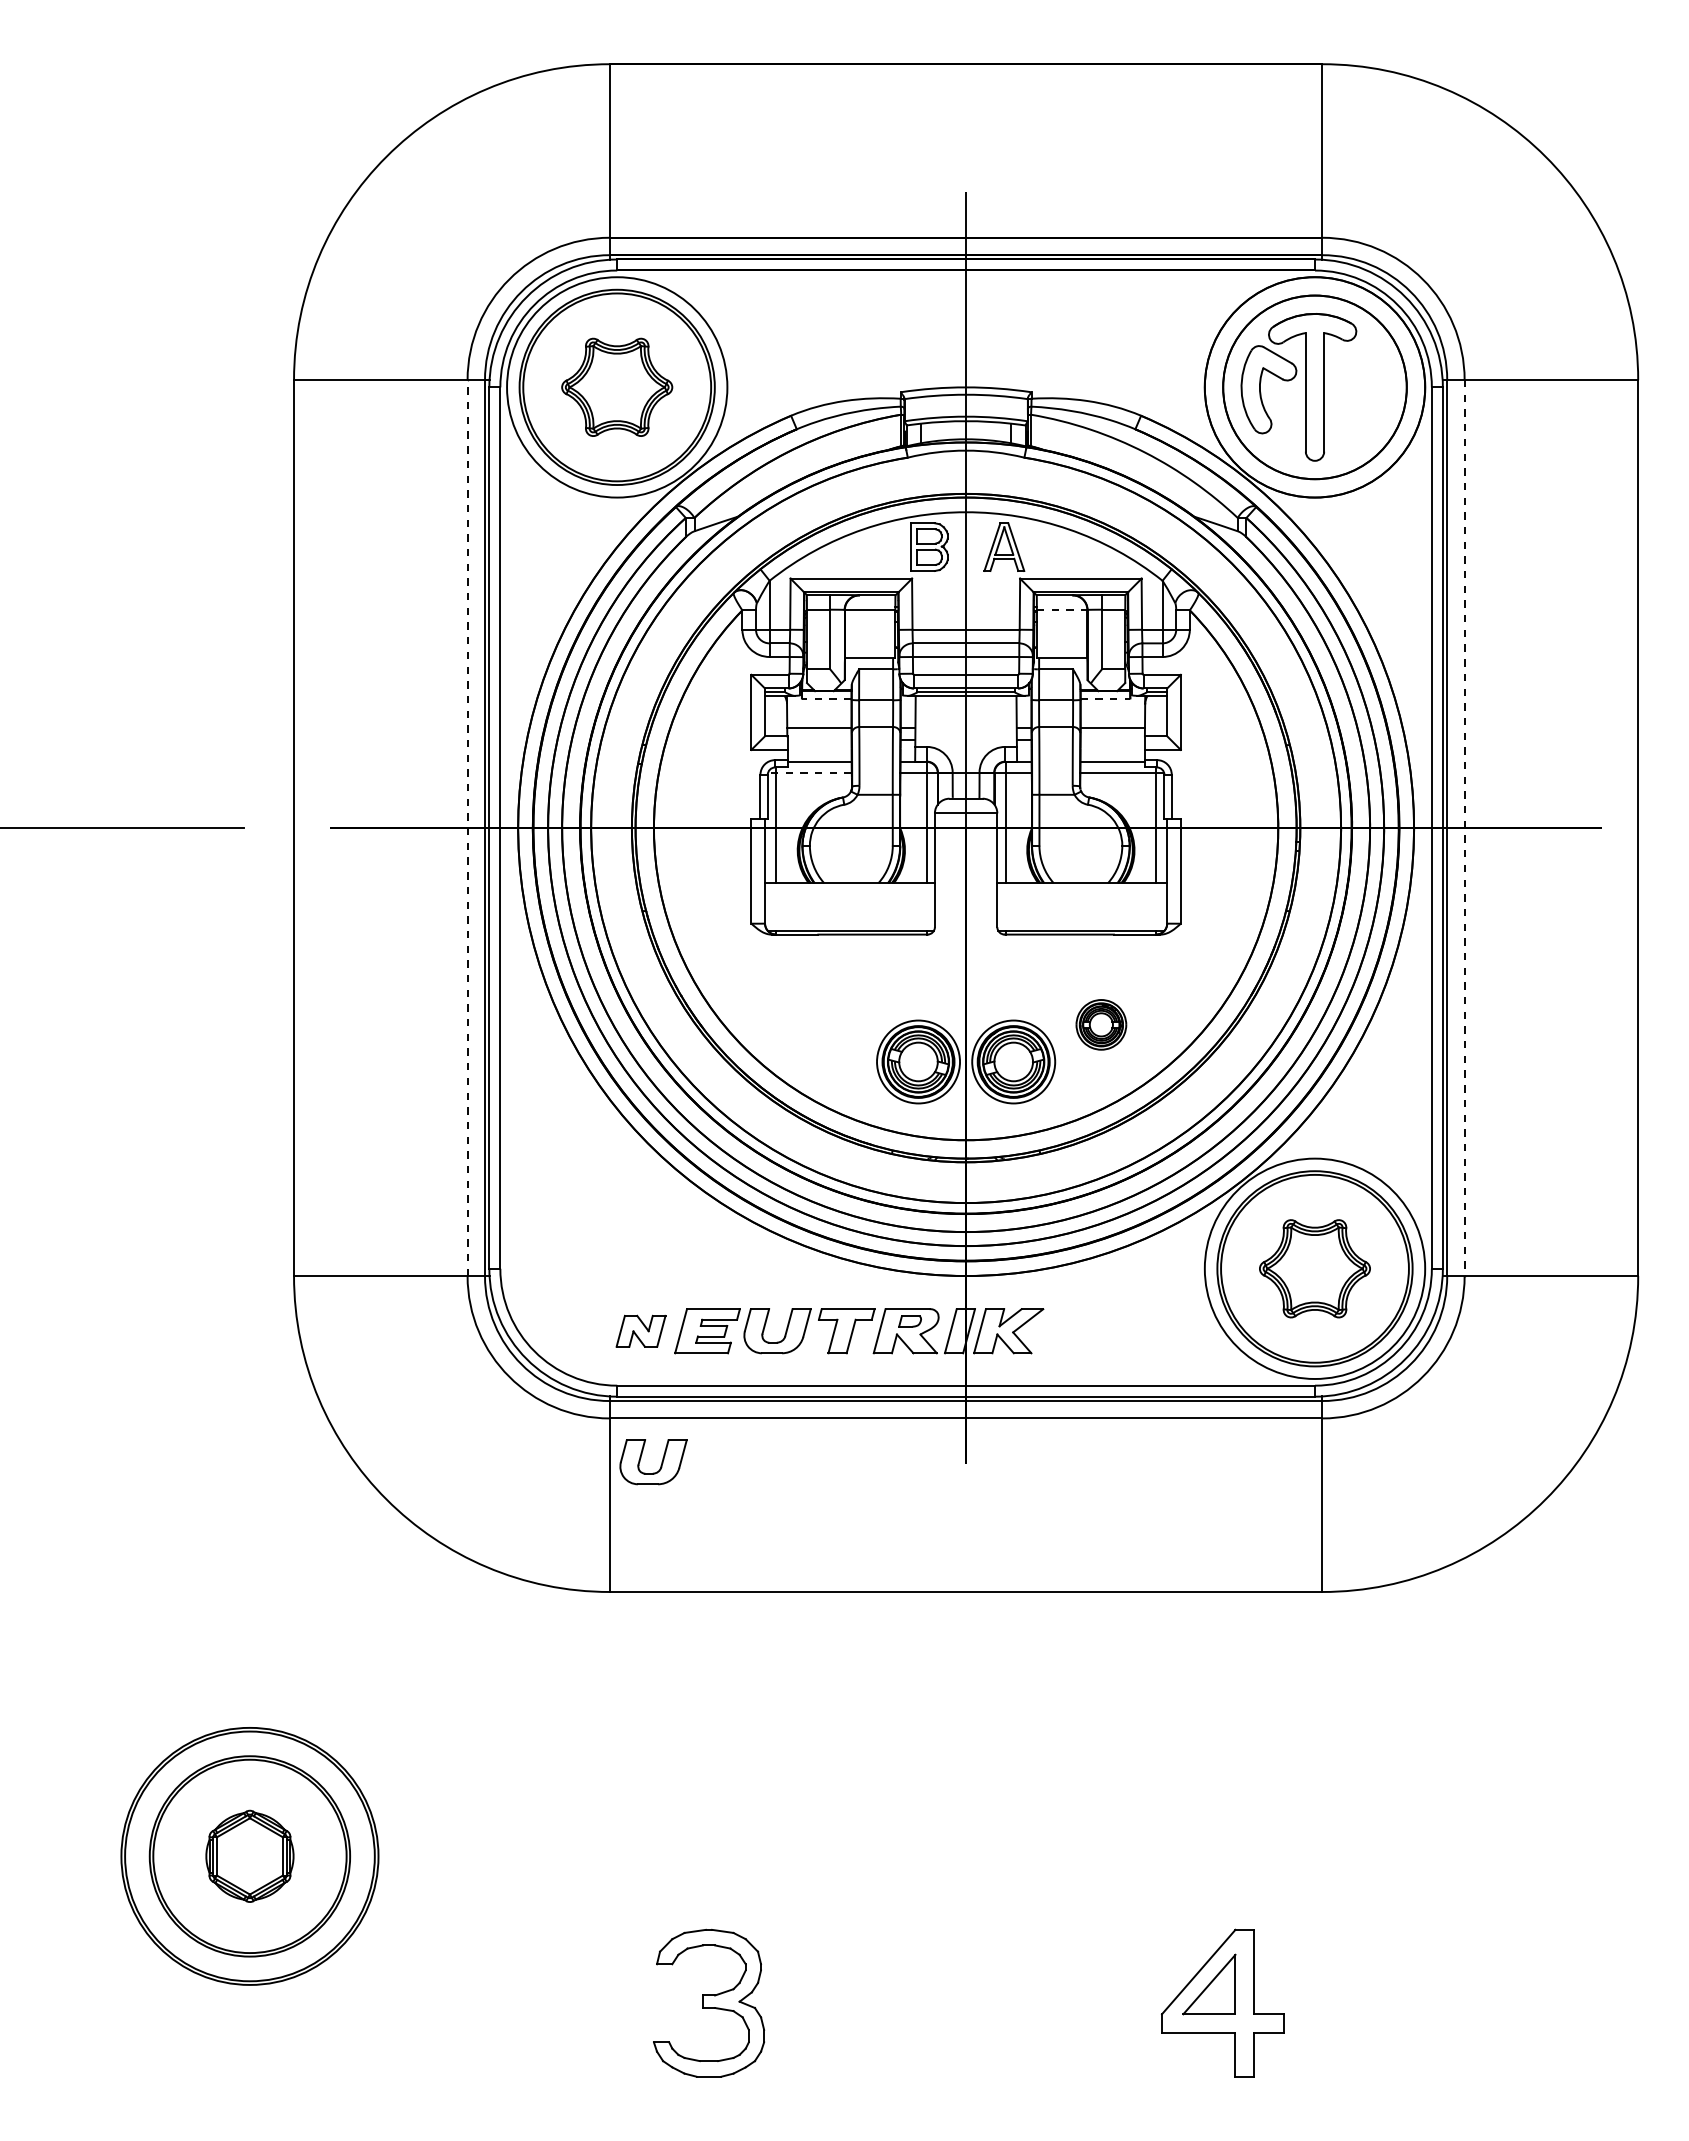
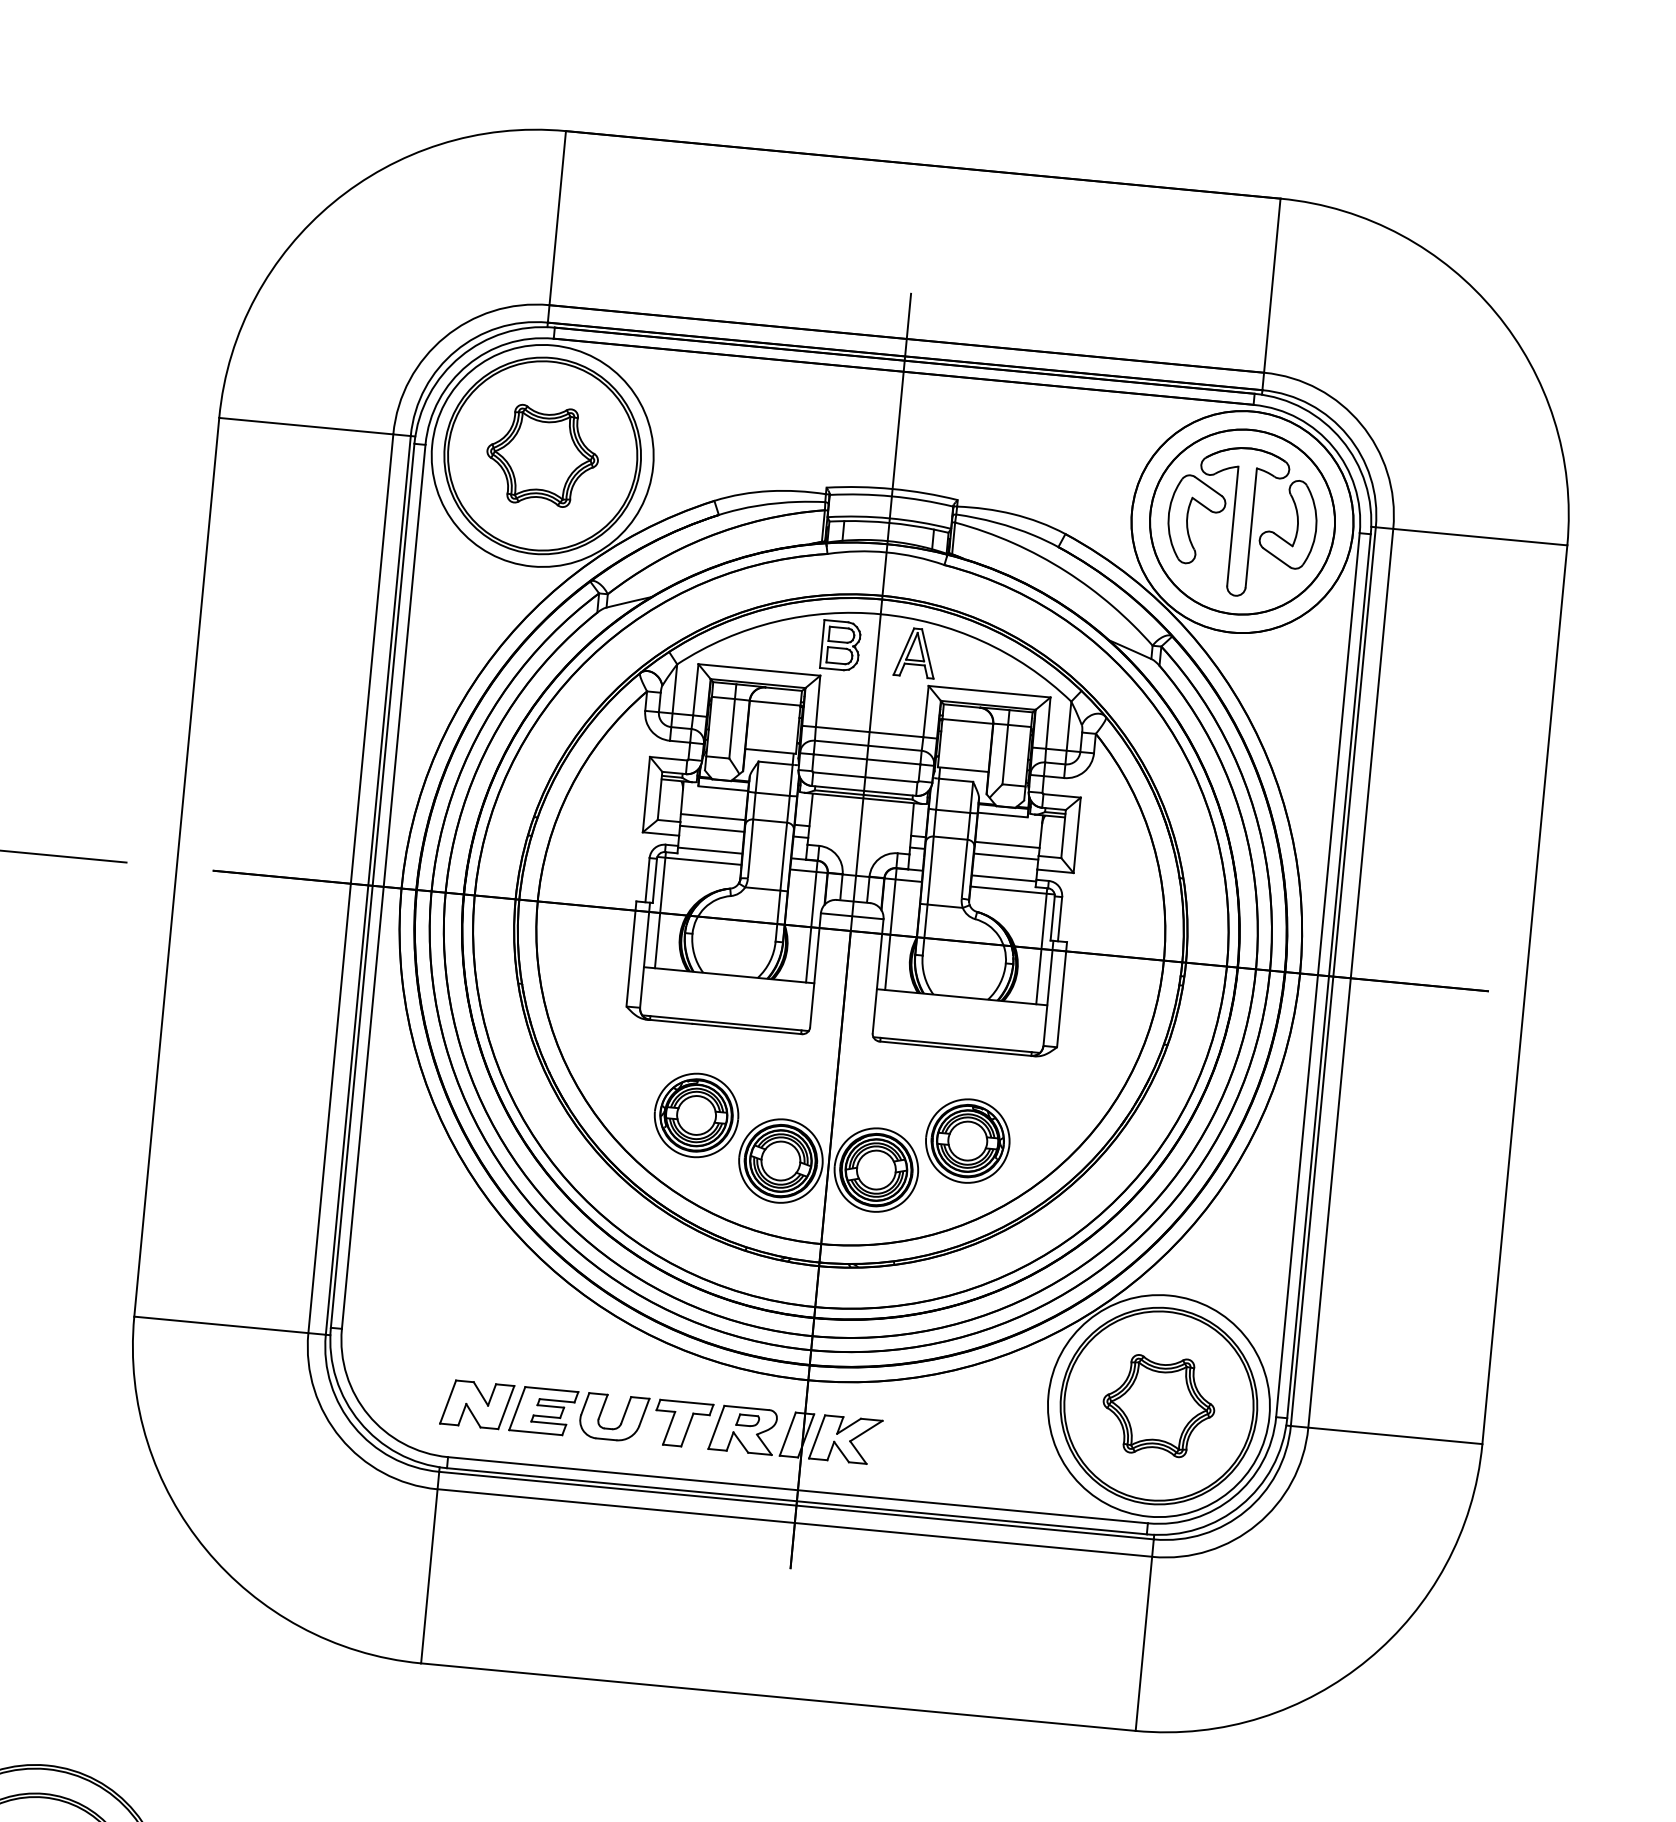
part: (1368, 381) -> (1296, 521), added
line: (1062, 610) -> (968, 721), dashed -> solid
line: (826, 699) -> (723, 788), dashed -> solid
line: (1105, 699) -> (1002, 815), dashed -> solid
line: (819, 740) -> (712, 829), added
line: (1112, 740) -> (1005, 857), added
line: (809, 772) -> (699, 860), dashed -> solid
line: (467, 827) -> (350, 883), dashed -> solid
line: (1464, 828) -> (1350, 978), dashed -> solid
part: (830, 1024) -> (696, 1115), added
part: (1101, 1024) -> (967, 1140), size x1.67
part: (640, 1331) -> (476, 1405), size x1.43
part: (660, 1465) -> (483, 1541), removed

